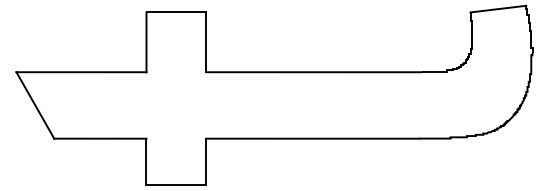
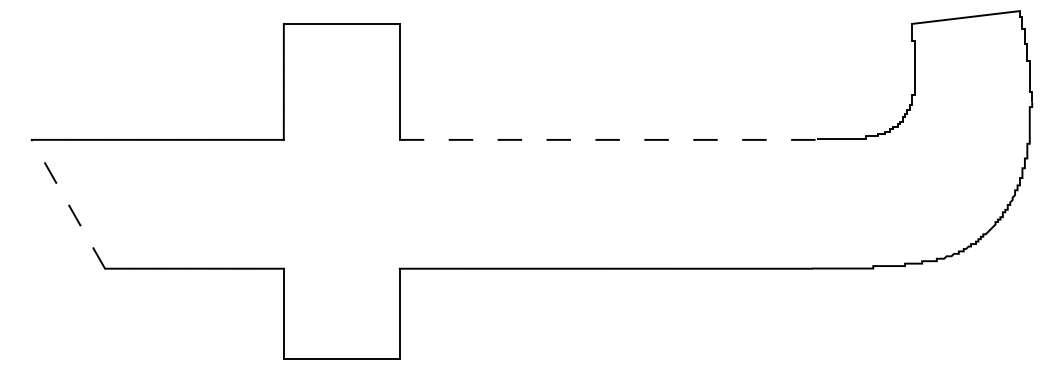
line: (314, 72) -> (609, 140), solid -> dashed
line: (35, 105) -> (68, 204), solid -> dashed

